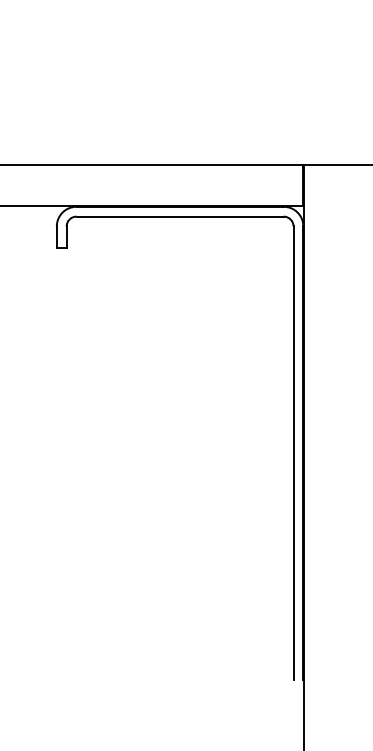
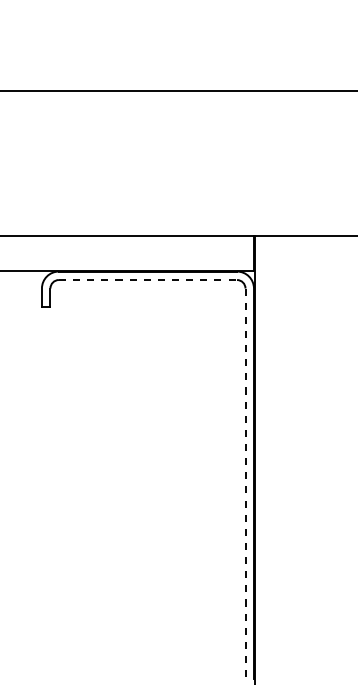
line: (180, 217) -> (148, 280), solid -> dashed
line: (293, 454) -> (245, 484), solid -> dashed

